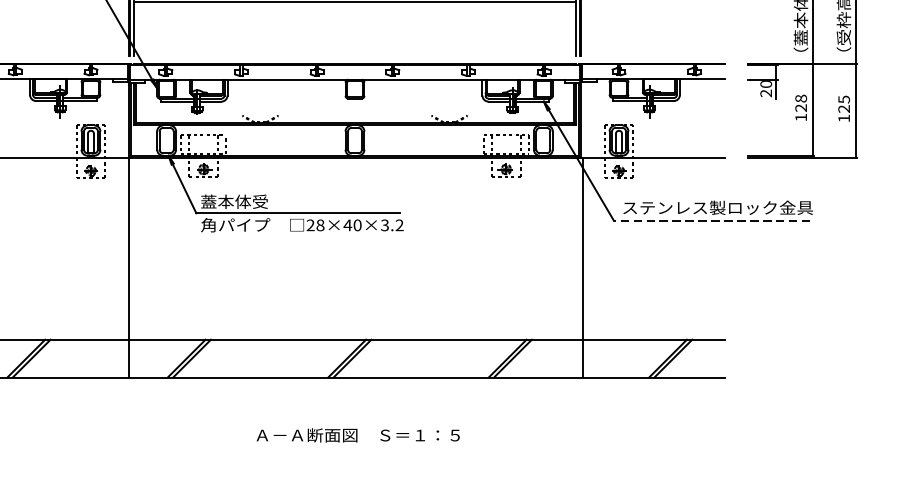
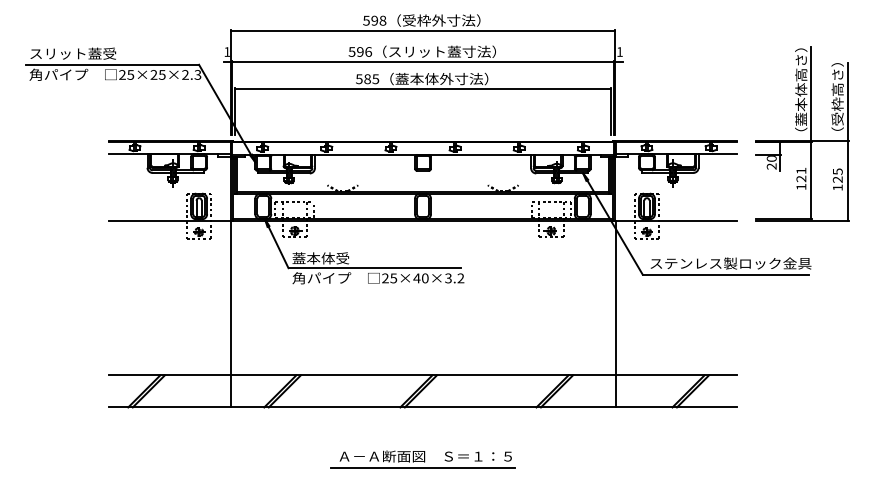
text: (801, 98) -> (801, 170), 128 -> 121
line: (711, 220) -> (725, 274), dashed -> solid
text: (320, 225) -> (393, 278), 28×40×3.2 -> 25×40×3.2
line: (354, 449) -> (422, 468), added

